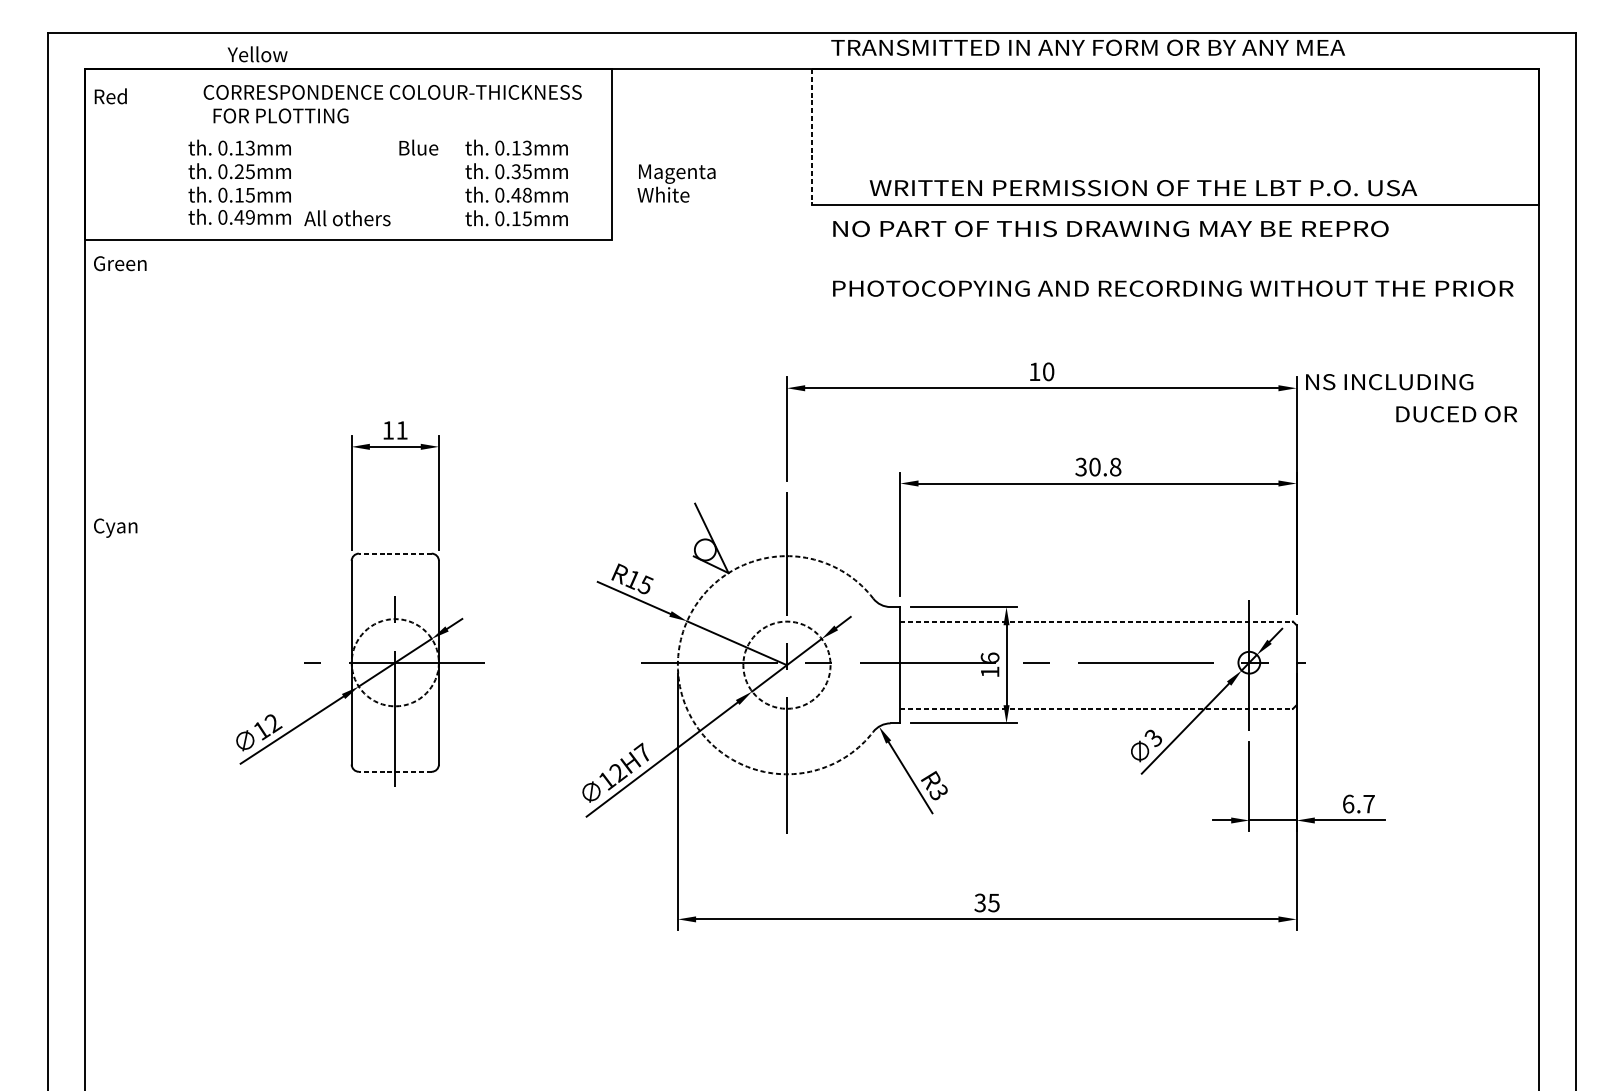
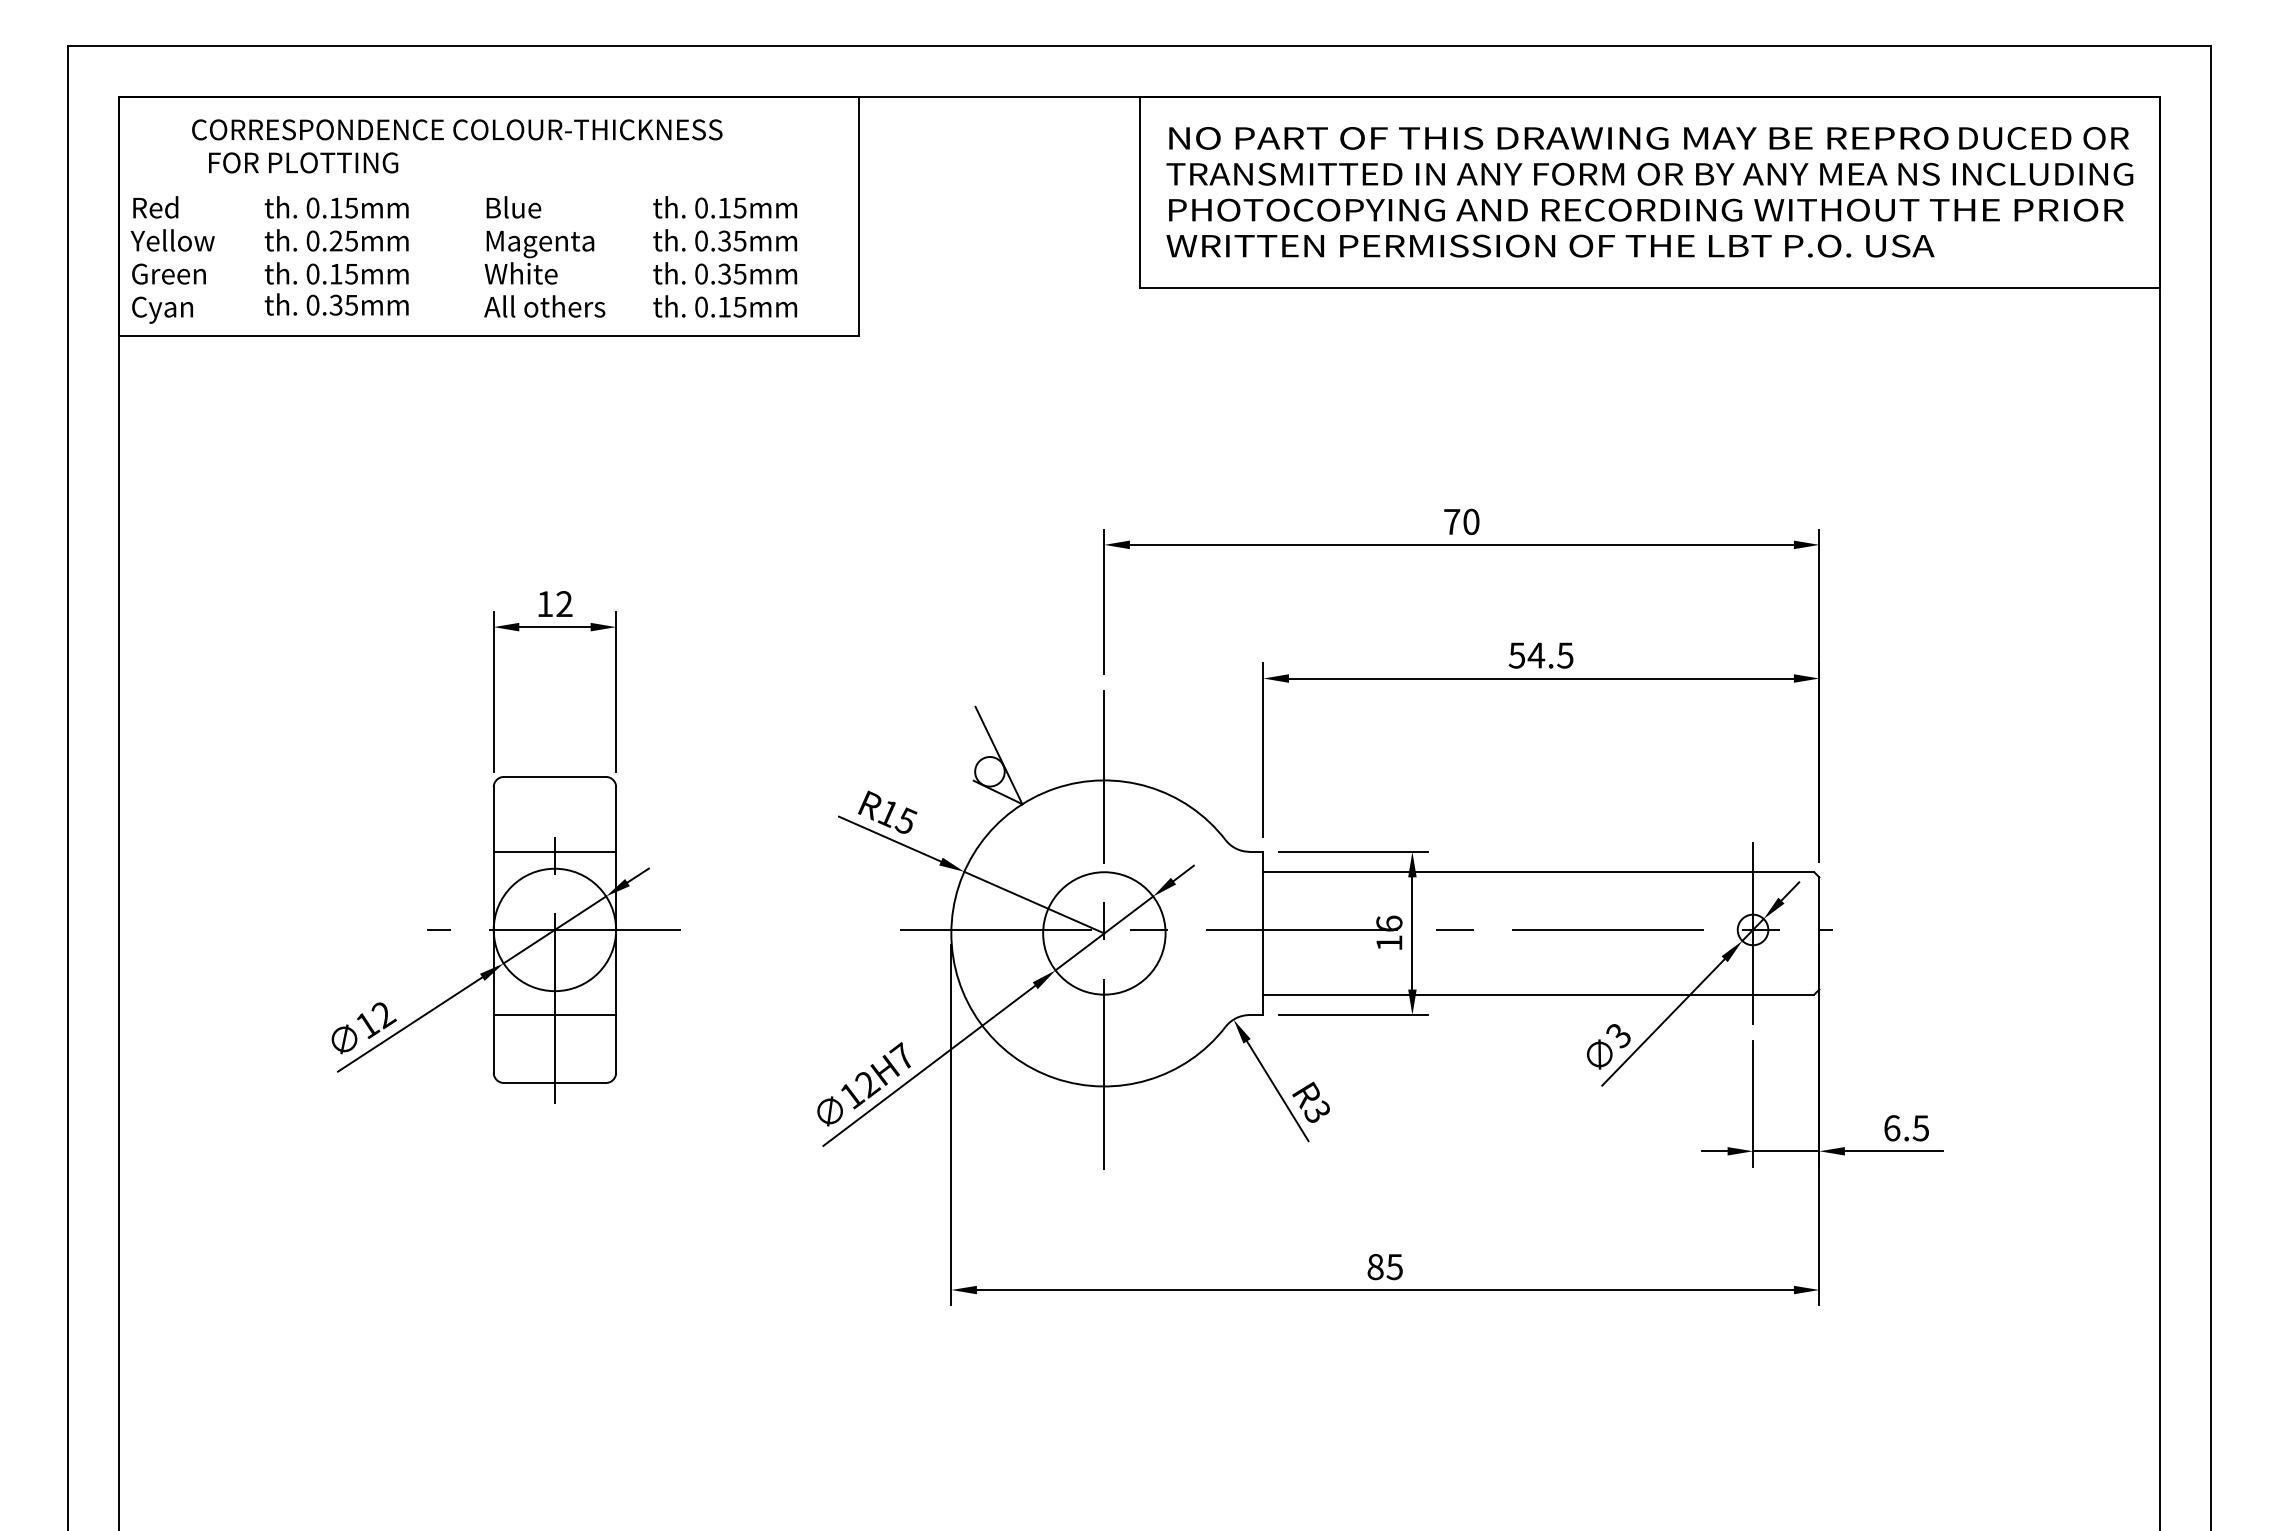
text: (1087, 47) -> (1526, 173), moved
text: (257, 54) -> (172, 240), moved
text: (392, 92) -> (457, 129), moved
text: (110, 96) -> (155, 207), moved
text: (280, 115) -> (303, 162), moved
line: (812, 137) -> (1139, 192), dashed -> solid
text: (250, 147) -> (351, 207), 0.13mm -> 0.15mm
text: (418, 147) -> (513, 207), moved
text: (527, 147) -> (740, 207), 0.13mm -> 0.15mm
text: (676, 183) -> (539, 257), moved
text: (1143, 187) -> (1550, 245), moved
text: (521, 194) -> (731, 273), 0.48mm -> 0.35mm
text: (244, 216) -> (343, 304), 0.49mm -> 0.35mm
text: (347, 218) -> (544, 306), moved
text: (1110, 229) -> (1558, 138), moved
text: (119, 263) -> (168, 273), moved
text: (1173, 288) -> (1646, 209), moved
text: (1035, 371) -> (1452, 521), 10 -> 70
text: (1389, 381) -> (2015, 173), moved
text: (1456, 414) -> (2043, 138), moved
text: (402, 430) -> (564, 603), 11 -> 12
text: (1098, 467) -> (1541, 655), 30.8 -> 54.5
text: (115, 527) -> (162, 309), moved
line: (395, 553) -> (554, 776), dashed -> solid
line: (395, 606) -> (554, 851), added
line: (1097, 621) -> (1539, 872), dashed -> solid
circle: (395, 662) -> (554, 929), dashed -> solid
arc: (677, 665) -> (951, 933), dashed -> solid
circle: (787, 665) -> (1104, 933), dashed -> solid
line: (1097, 708) -> (1539, 994), dashed -> solid
line: (395, 723) -> (554, 1015), added
line: (395, 771) -> (554, 1082), dashed -> solid
text: (1368, 804) -> (1920, 1128), 6.7 -> 6.5
text: (980, 902) -> (1375, 1266), 35 -> 85

